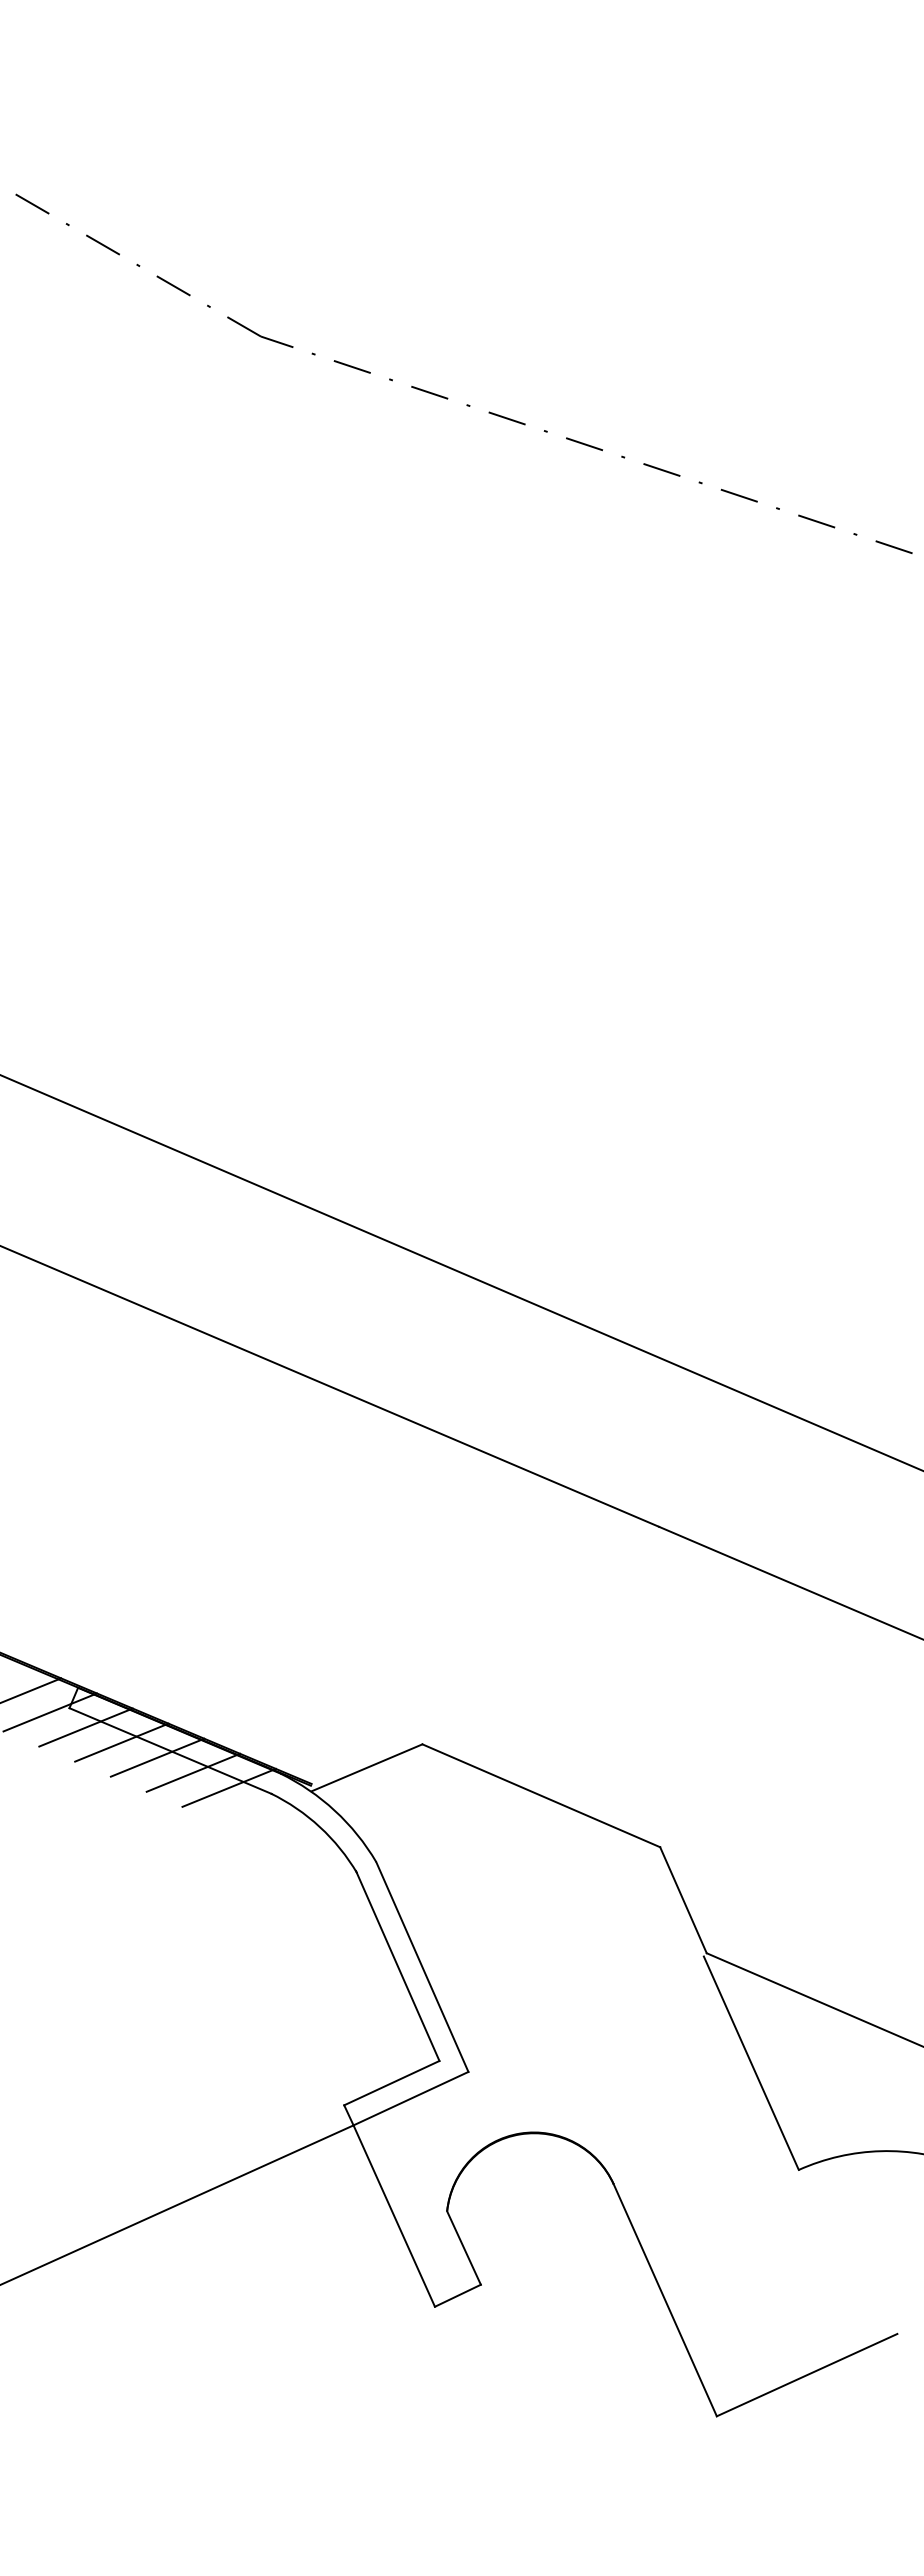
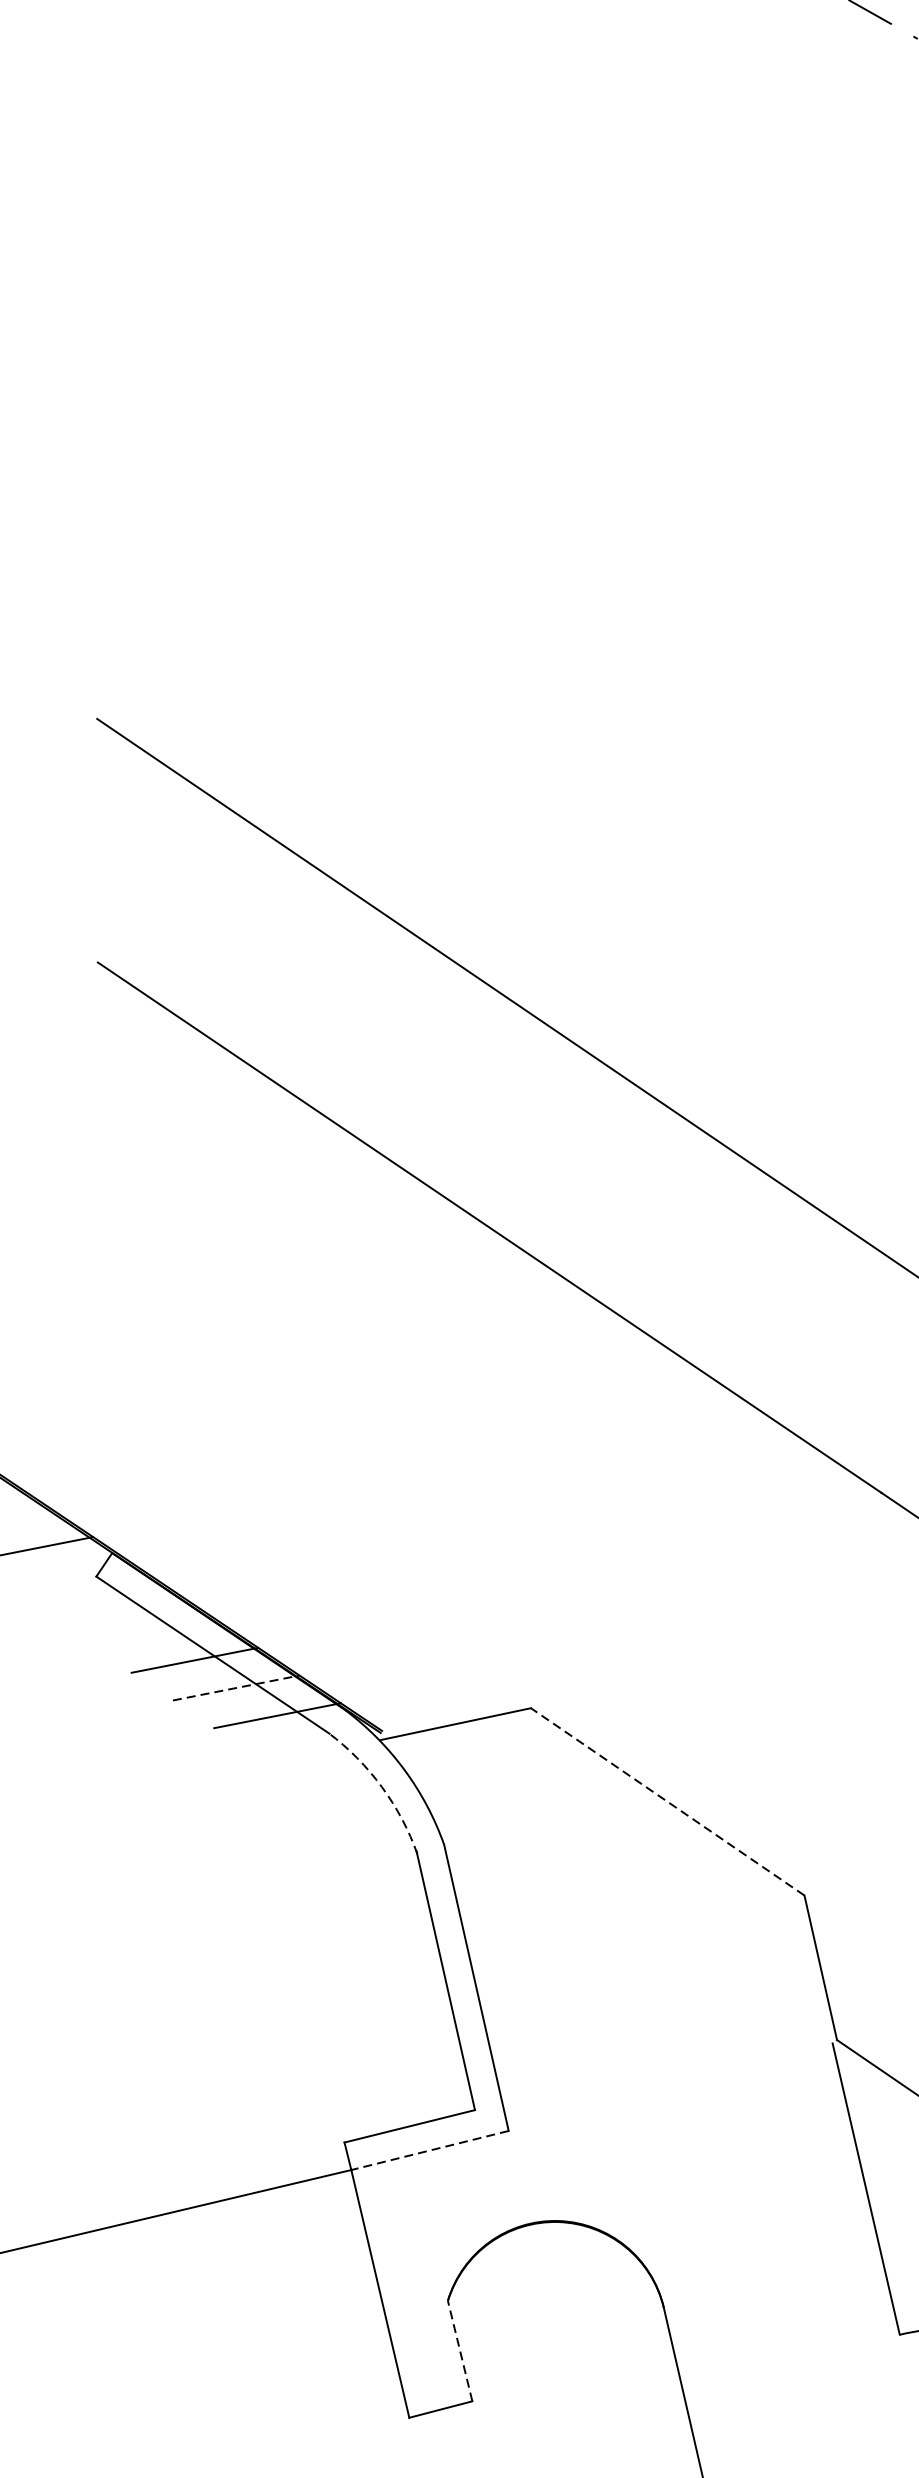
line: (49, 1712) -> (70, 1577), removed
line: (85, 1727) -> (111, 1604), removed
line: (121, 1742) -> (153, 1632), removed
line: (193, 1772) -> (236, 1687), solid -> dashed
line: (541, 1795) -> (667, 1801), solid -> dashed
arc: (319, 1827) -> (381, 1787), solid -> dashed
line: (410, 2098) -> (429, 2150), solid -> dashed
line: (463, 2247) -> (459, 2350), solid -> dashed

